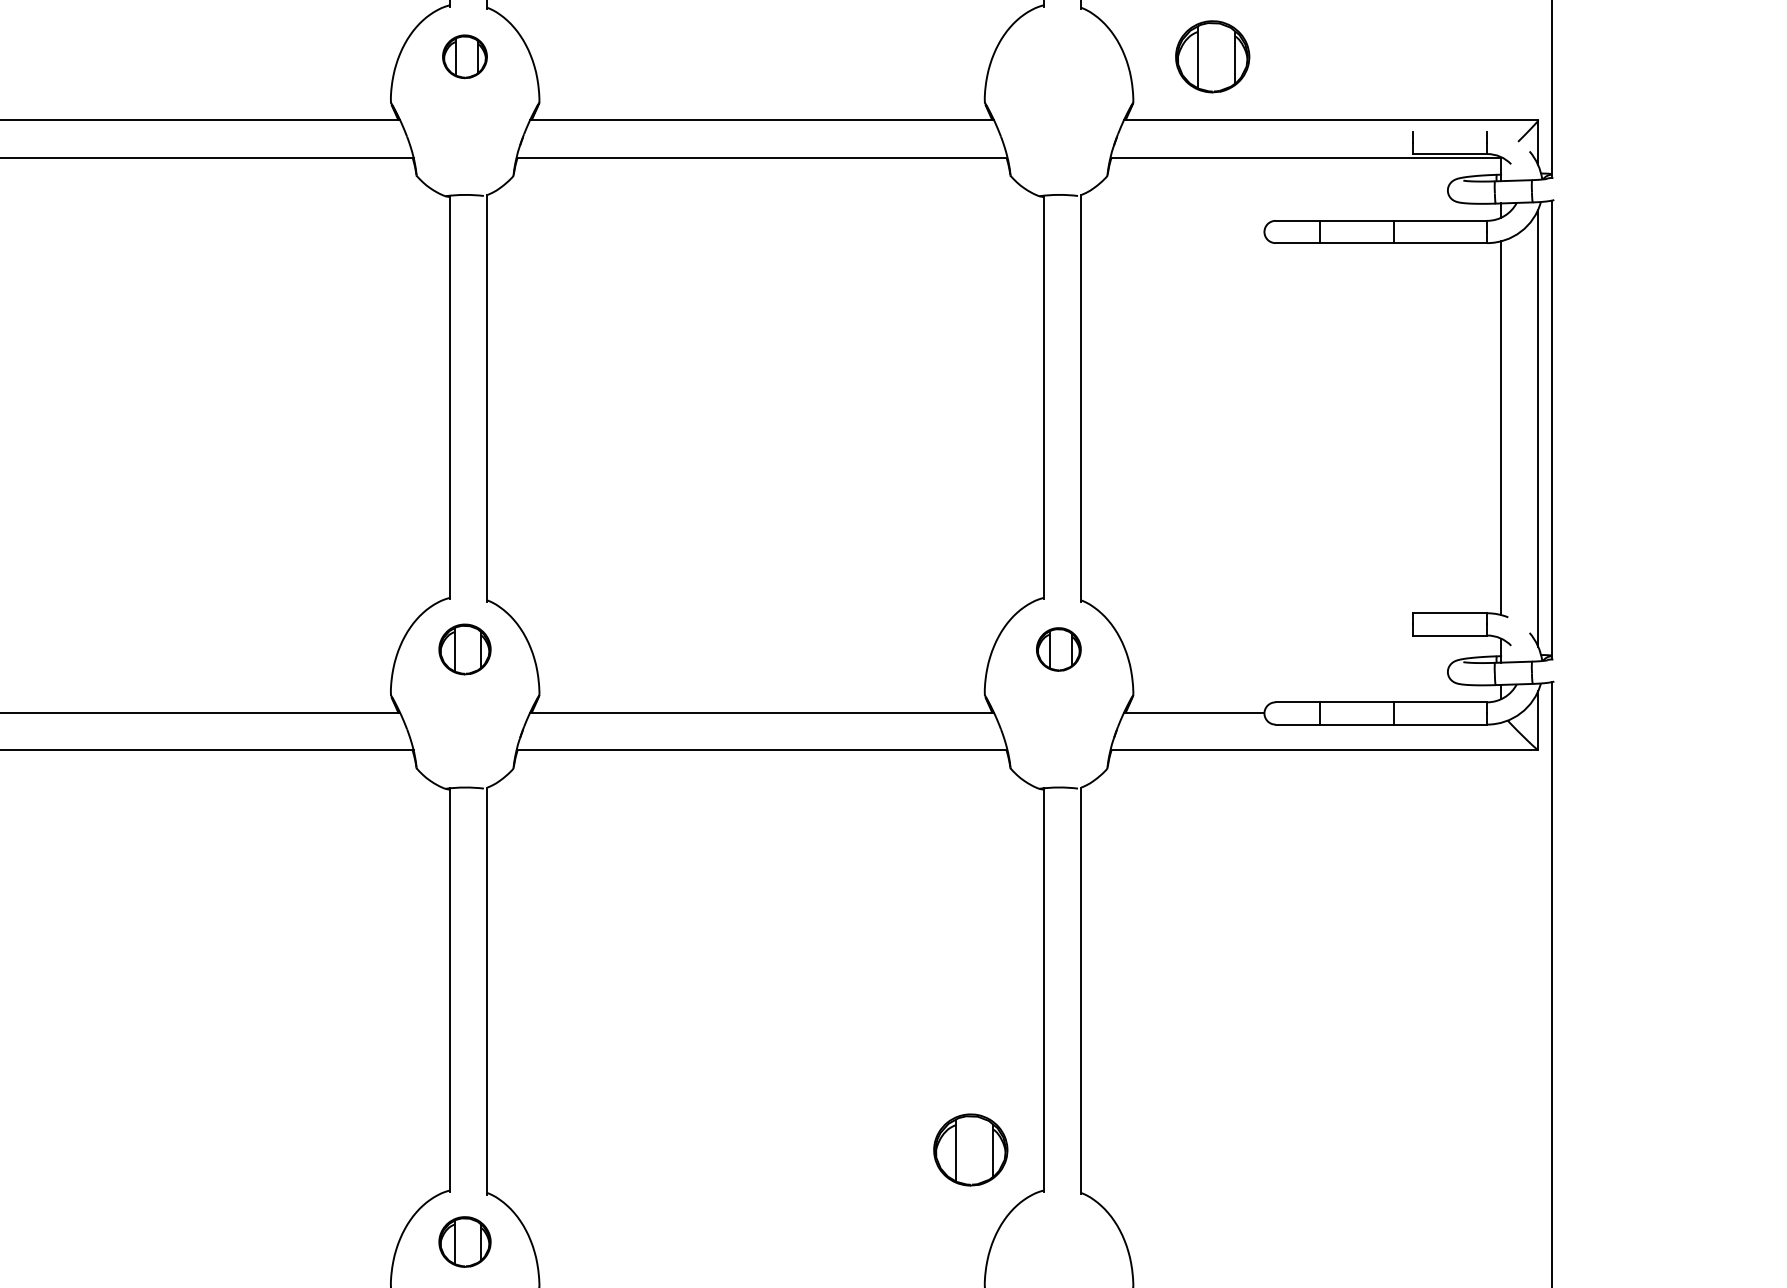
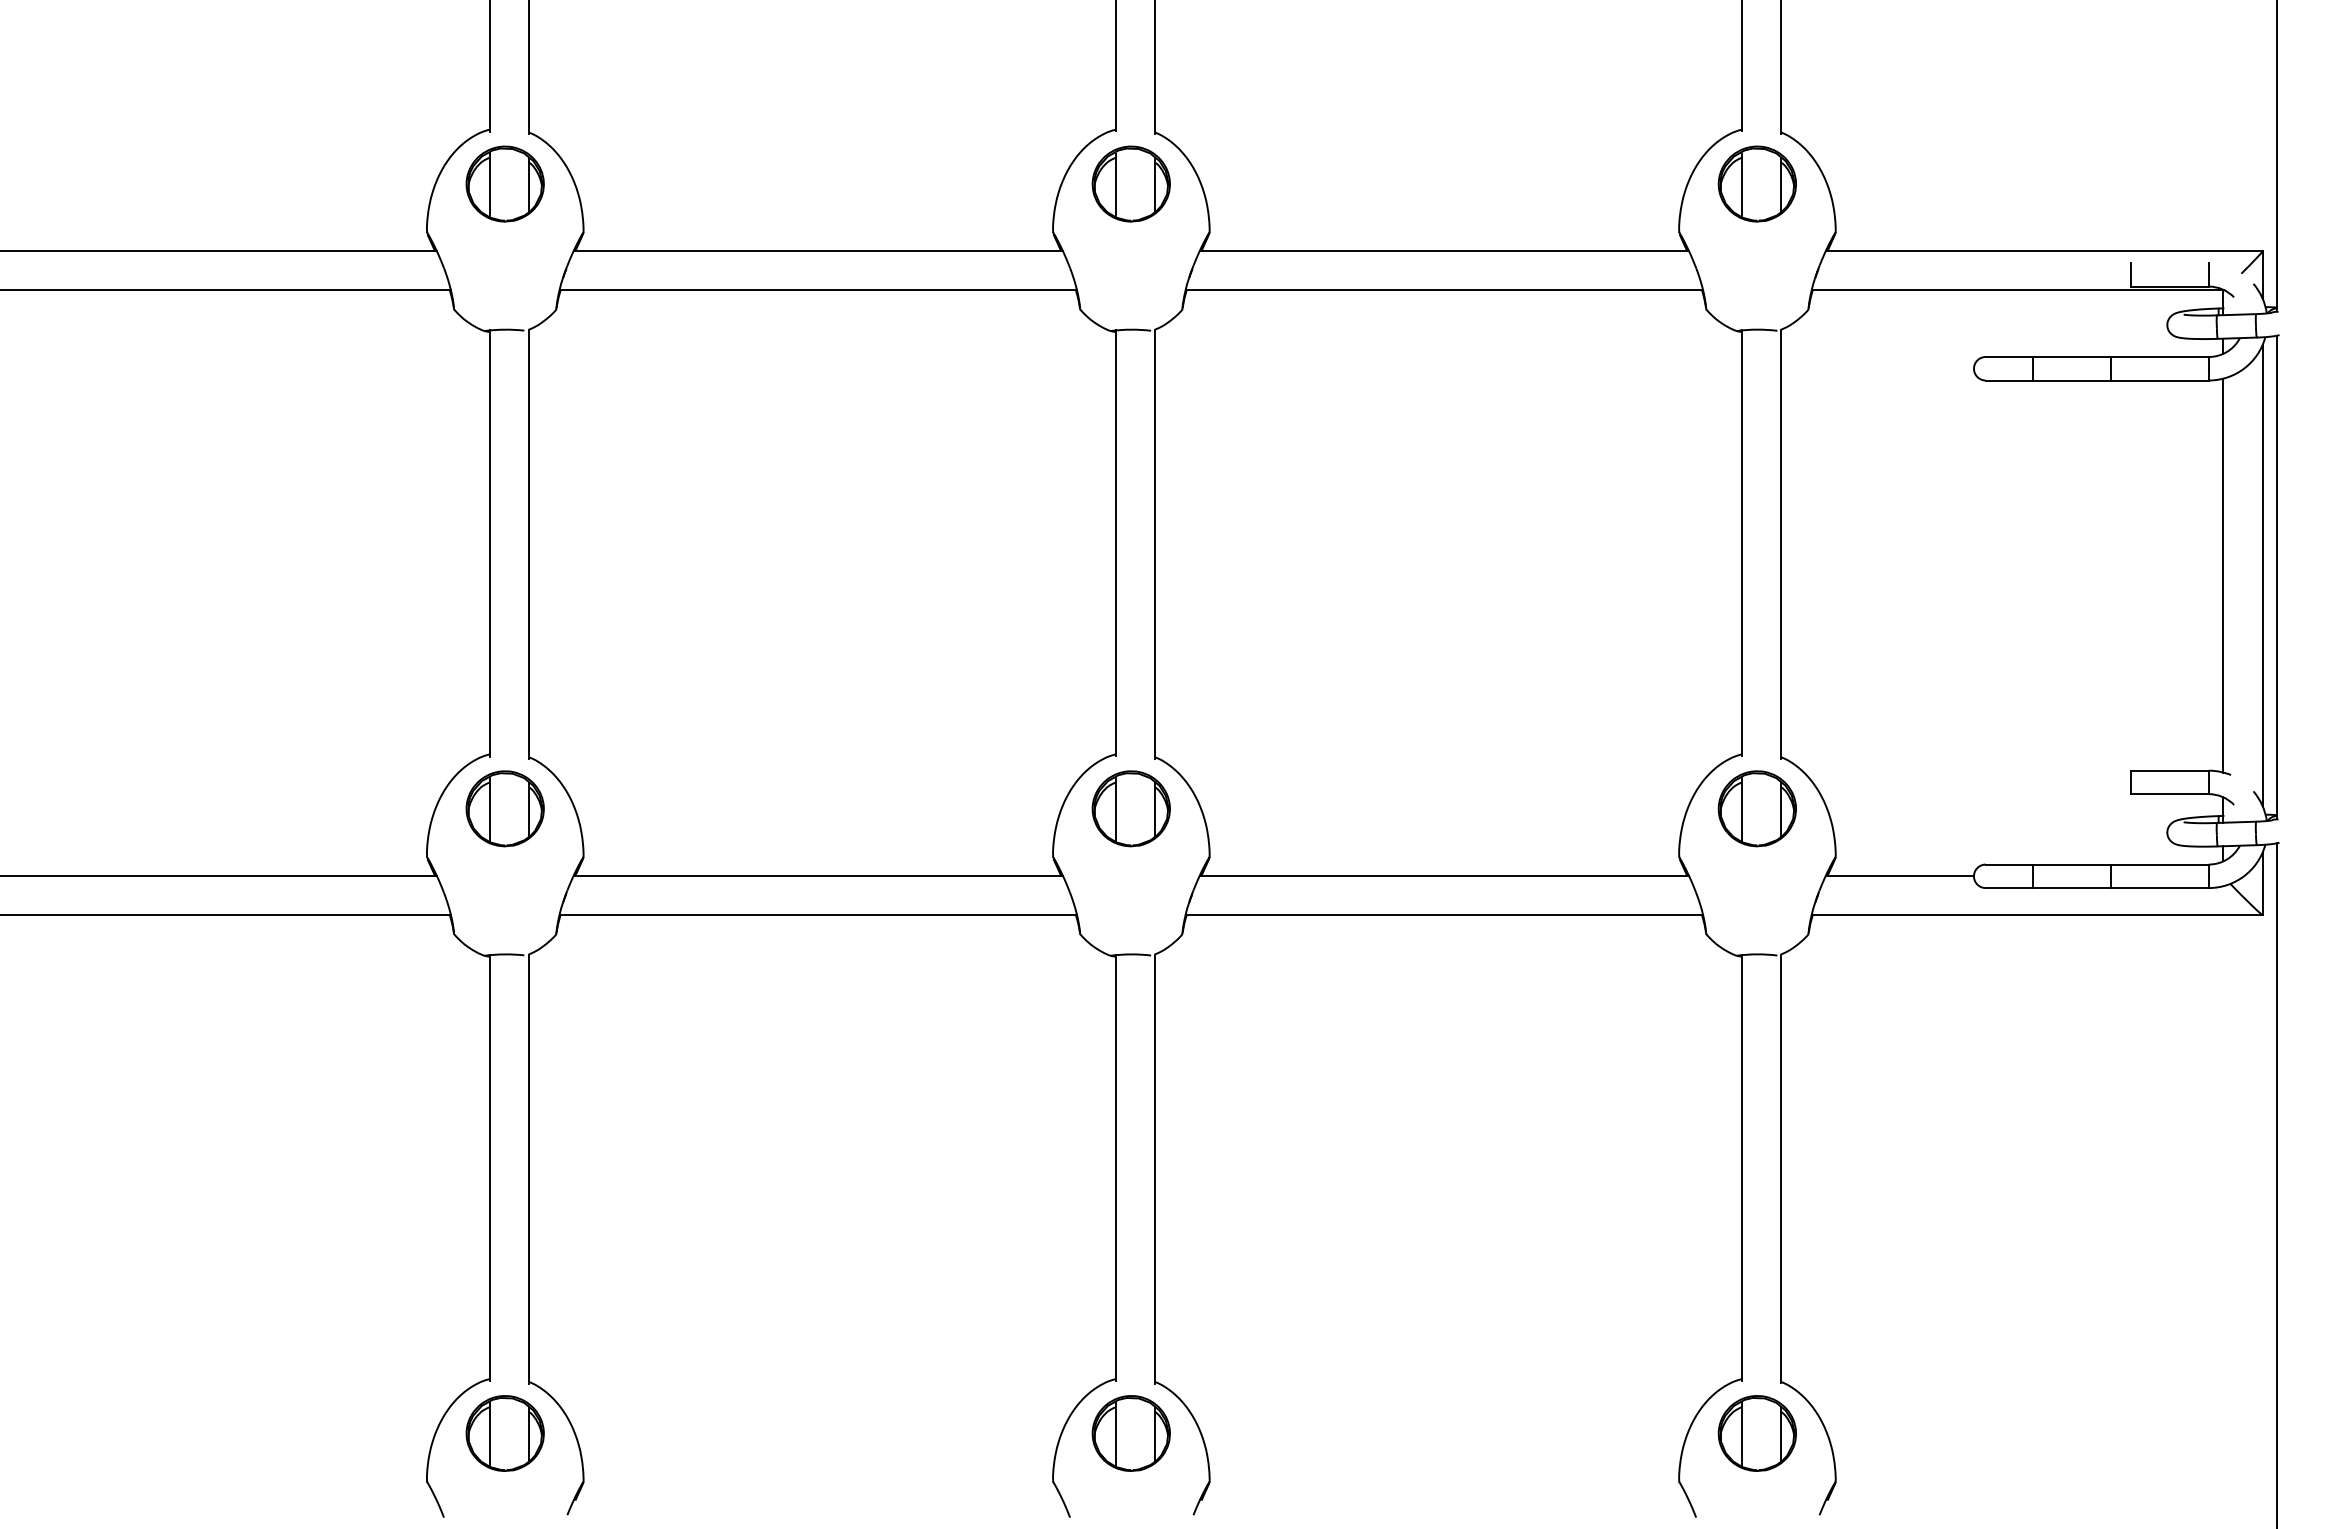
part: (464, 56) -> (1130, 183), size x1.67
part: (1211, 56) -> (1756, 183), moved
part: (464, 649) -> (1130, 808), size x1.43
part: (1058, 649) -> (1756, 808), size x1.67
part: (969, 1149) -> (1756, 1433), moved
part: (464, 1242) -> (1130, 1433), size x1.43

